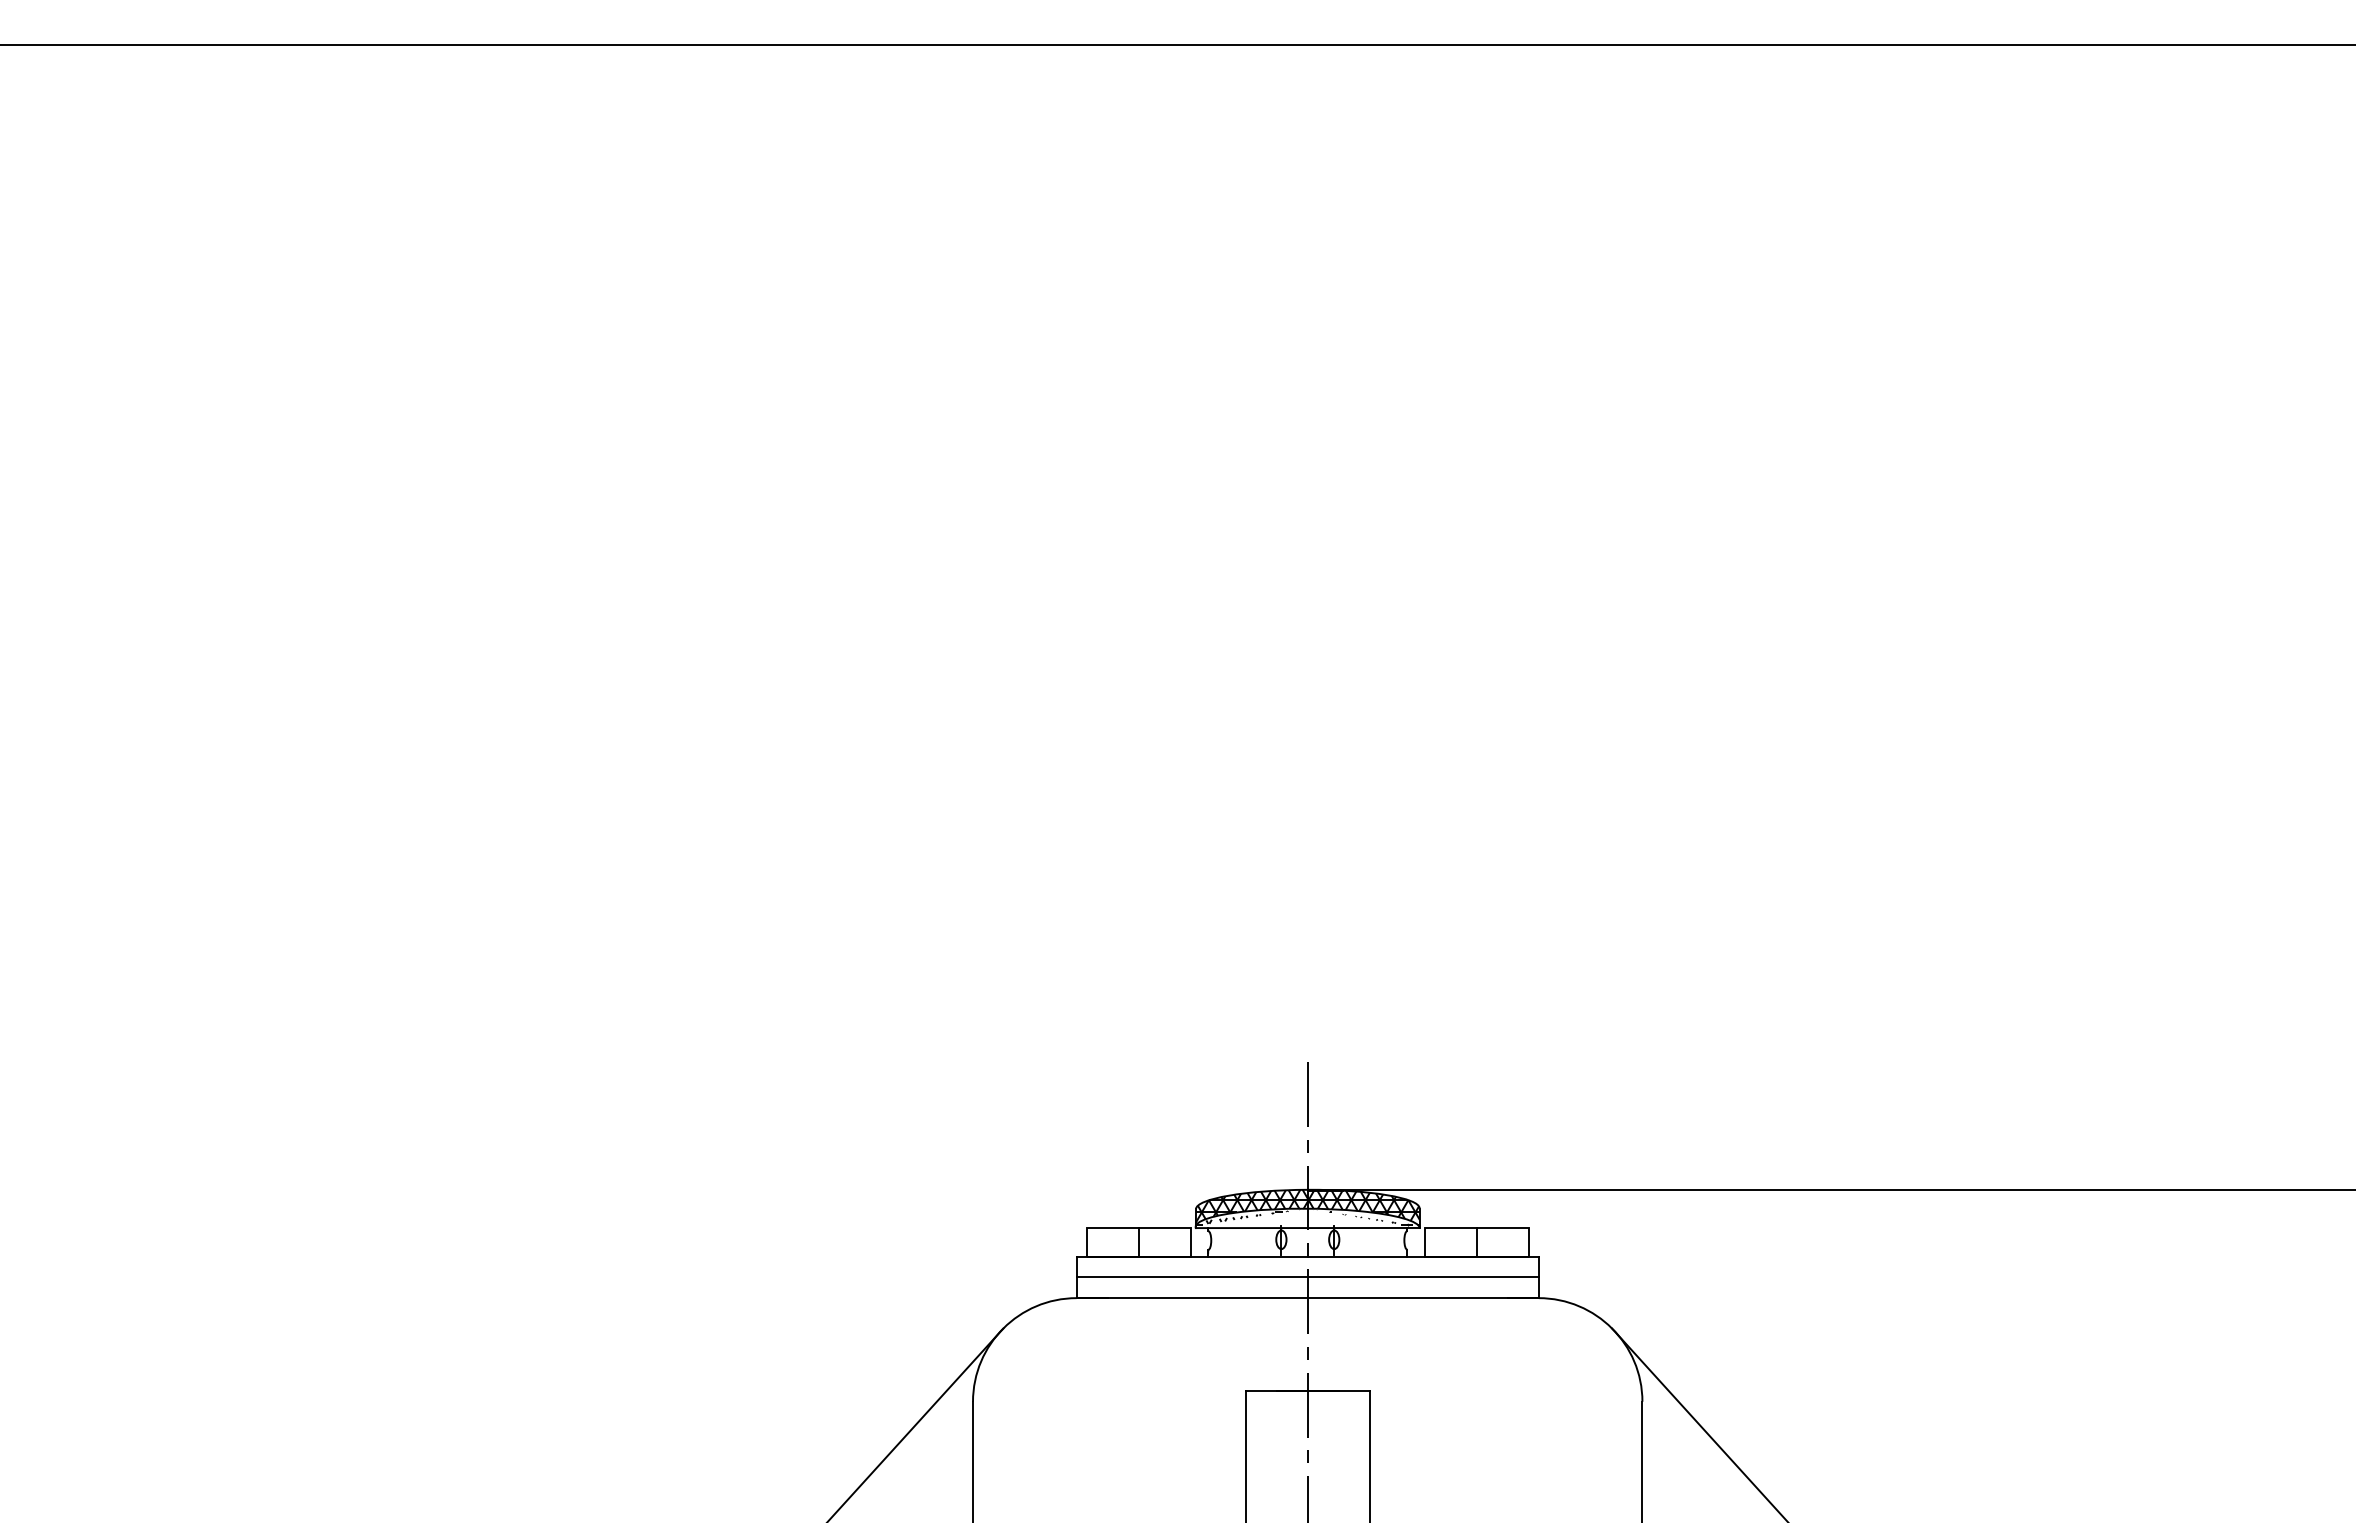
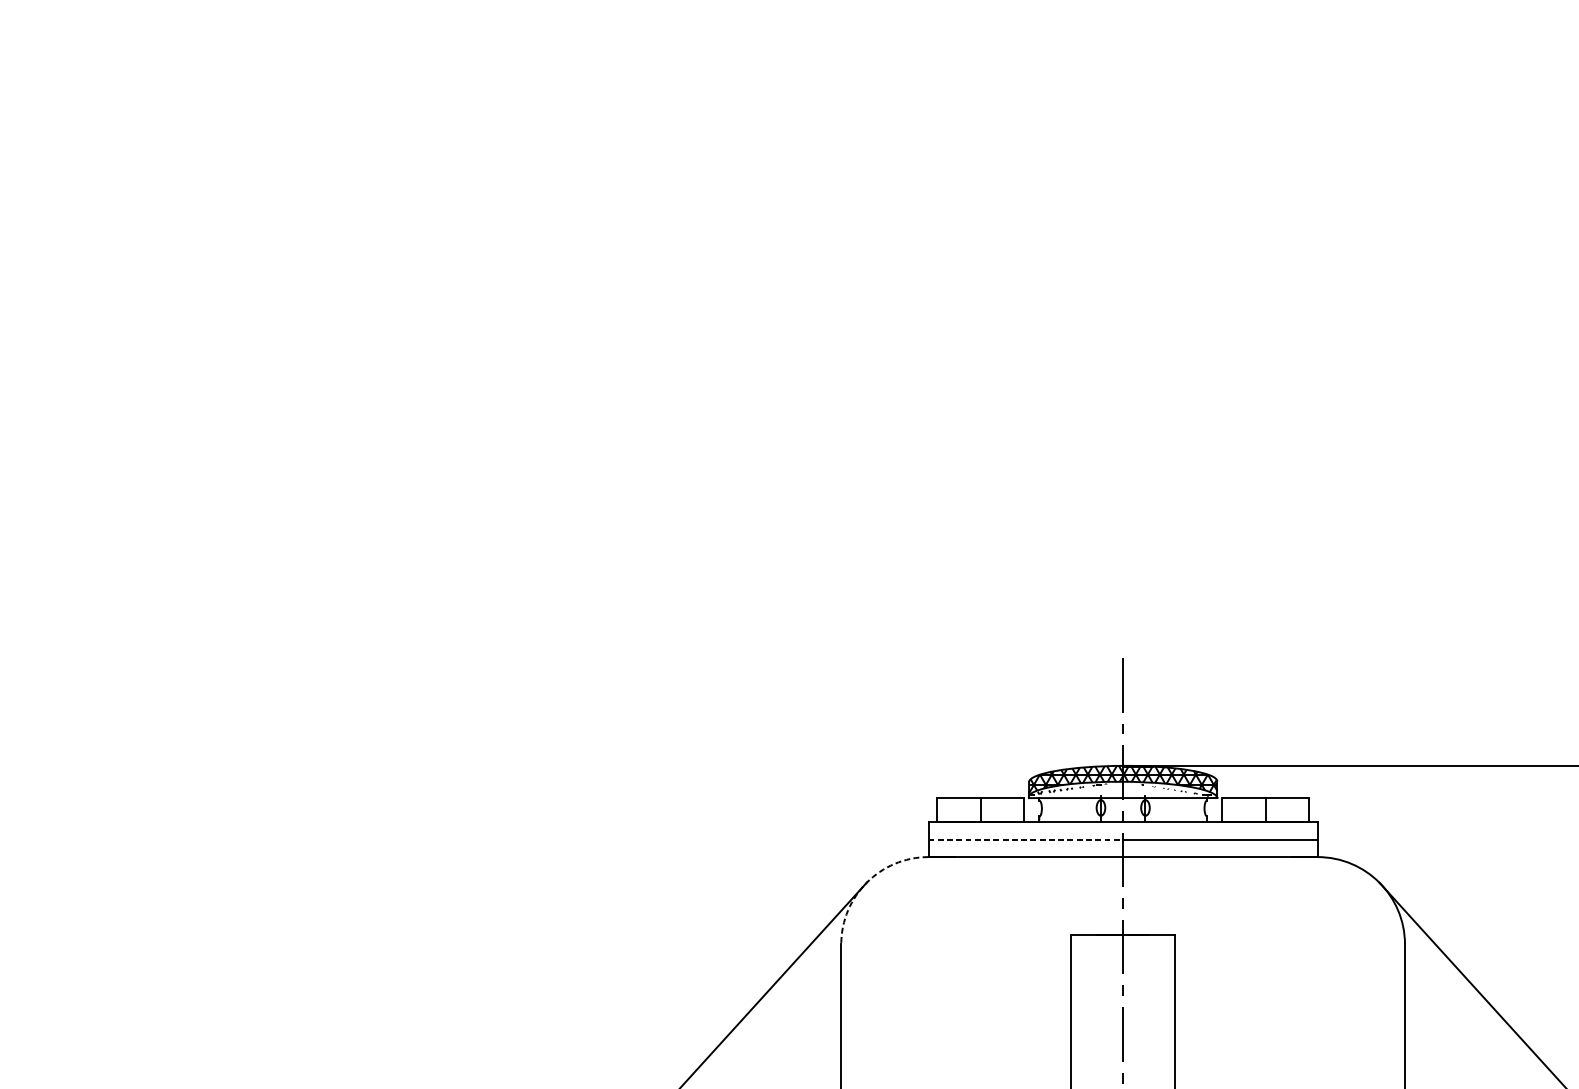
line: (1192, 1277) -> (1026, 839), solid -> dashed
arc: (1003, 1328) -> (866, 882), solid -> dashed

